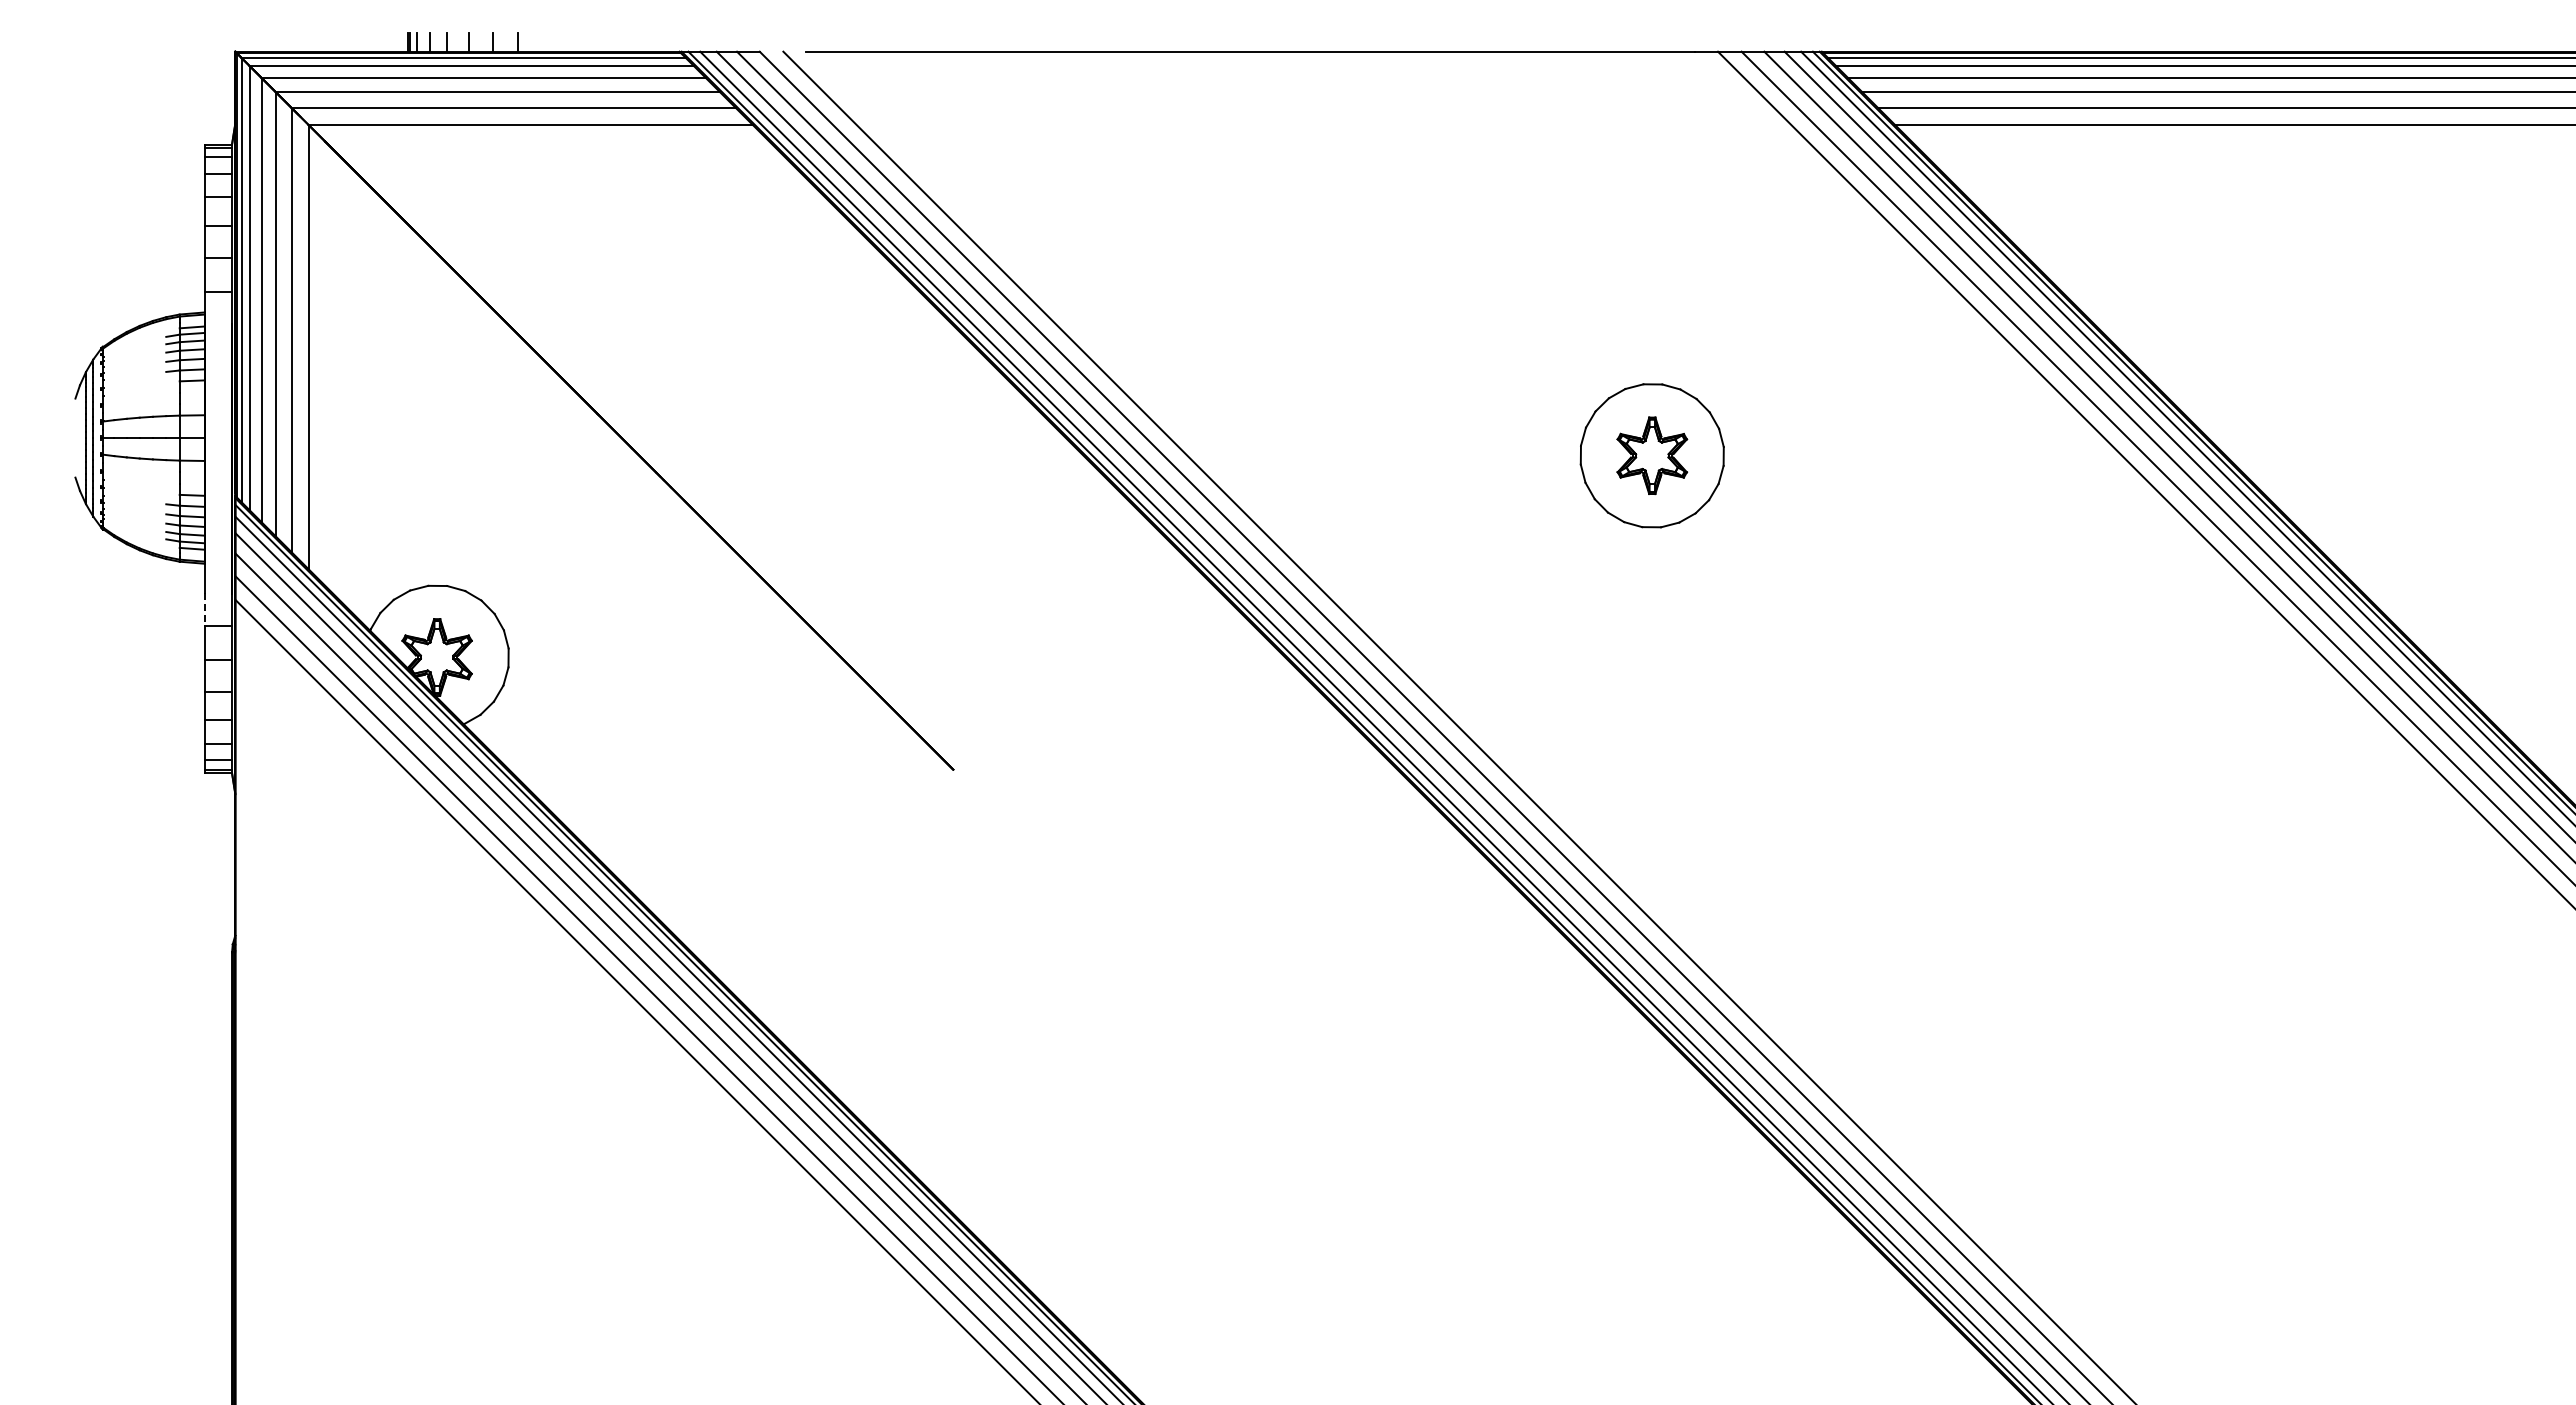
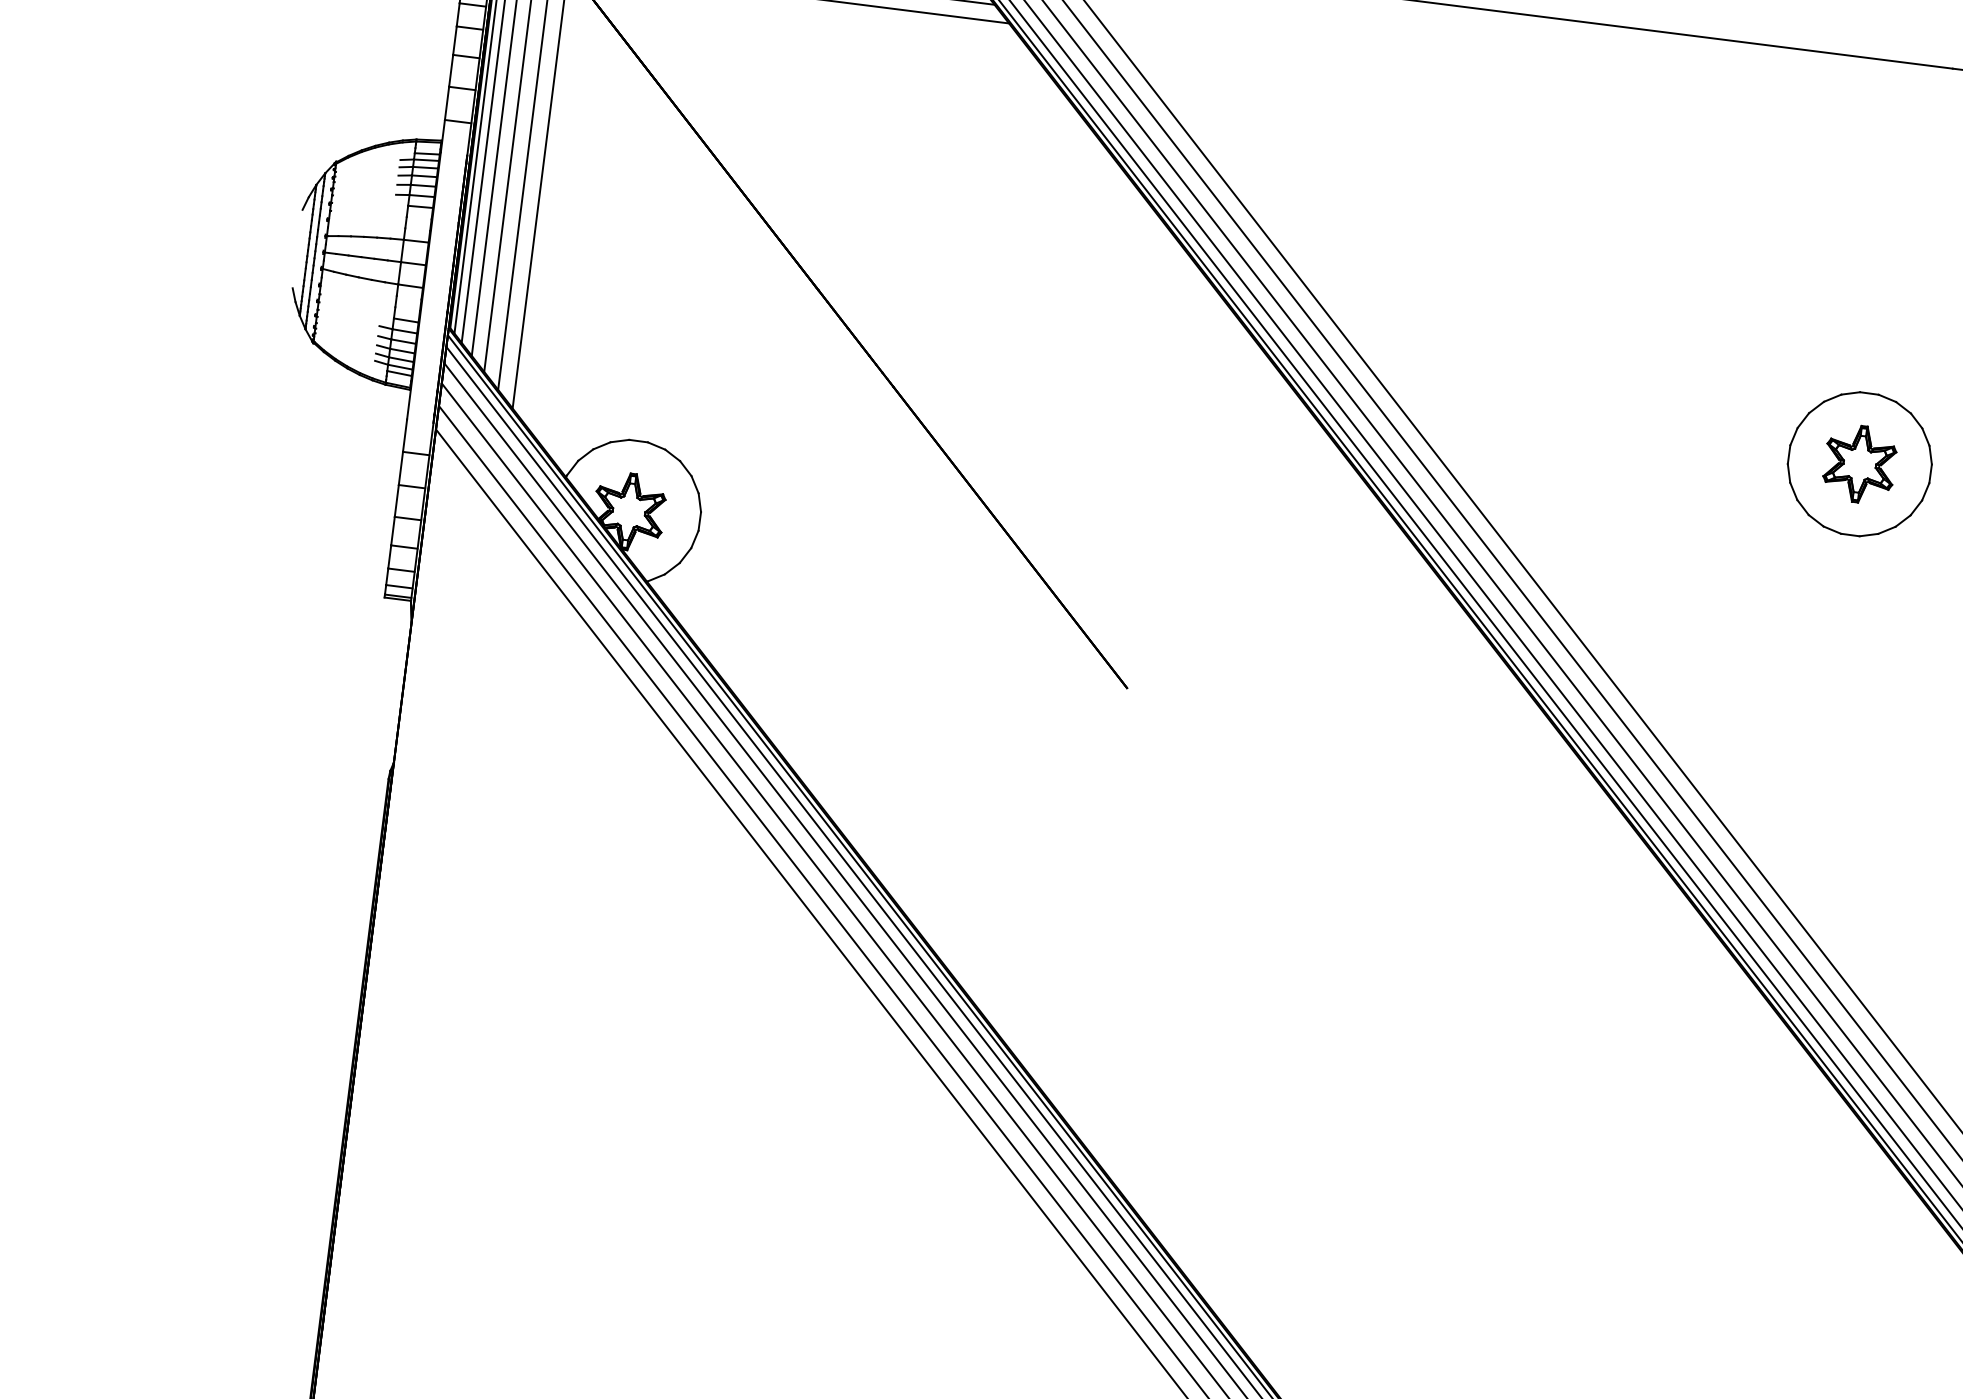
line: (205, 610) -> (405, 436), dashed -> solid

